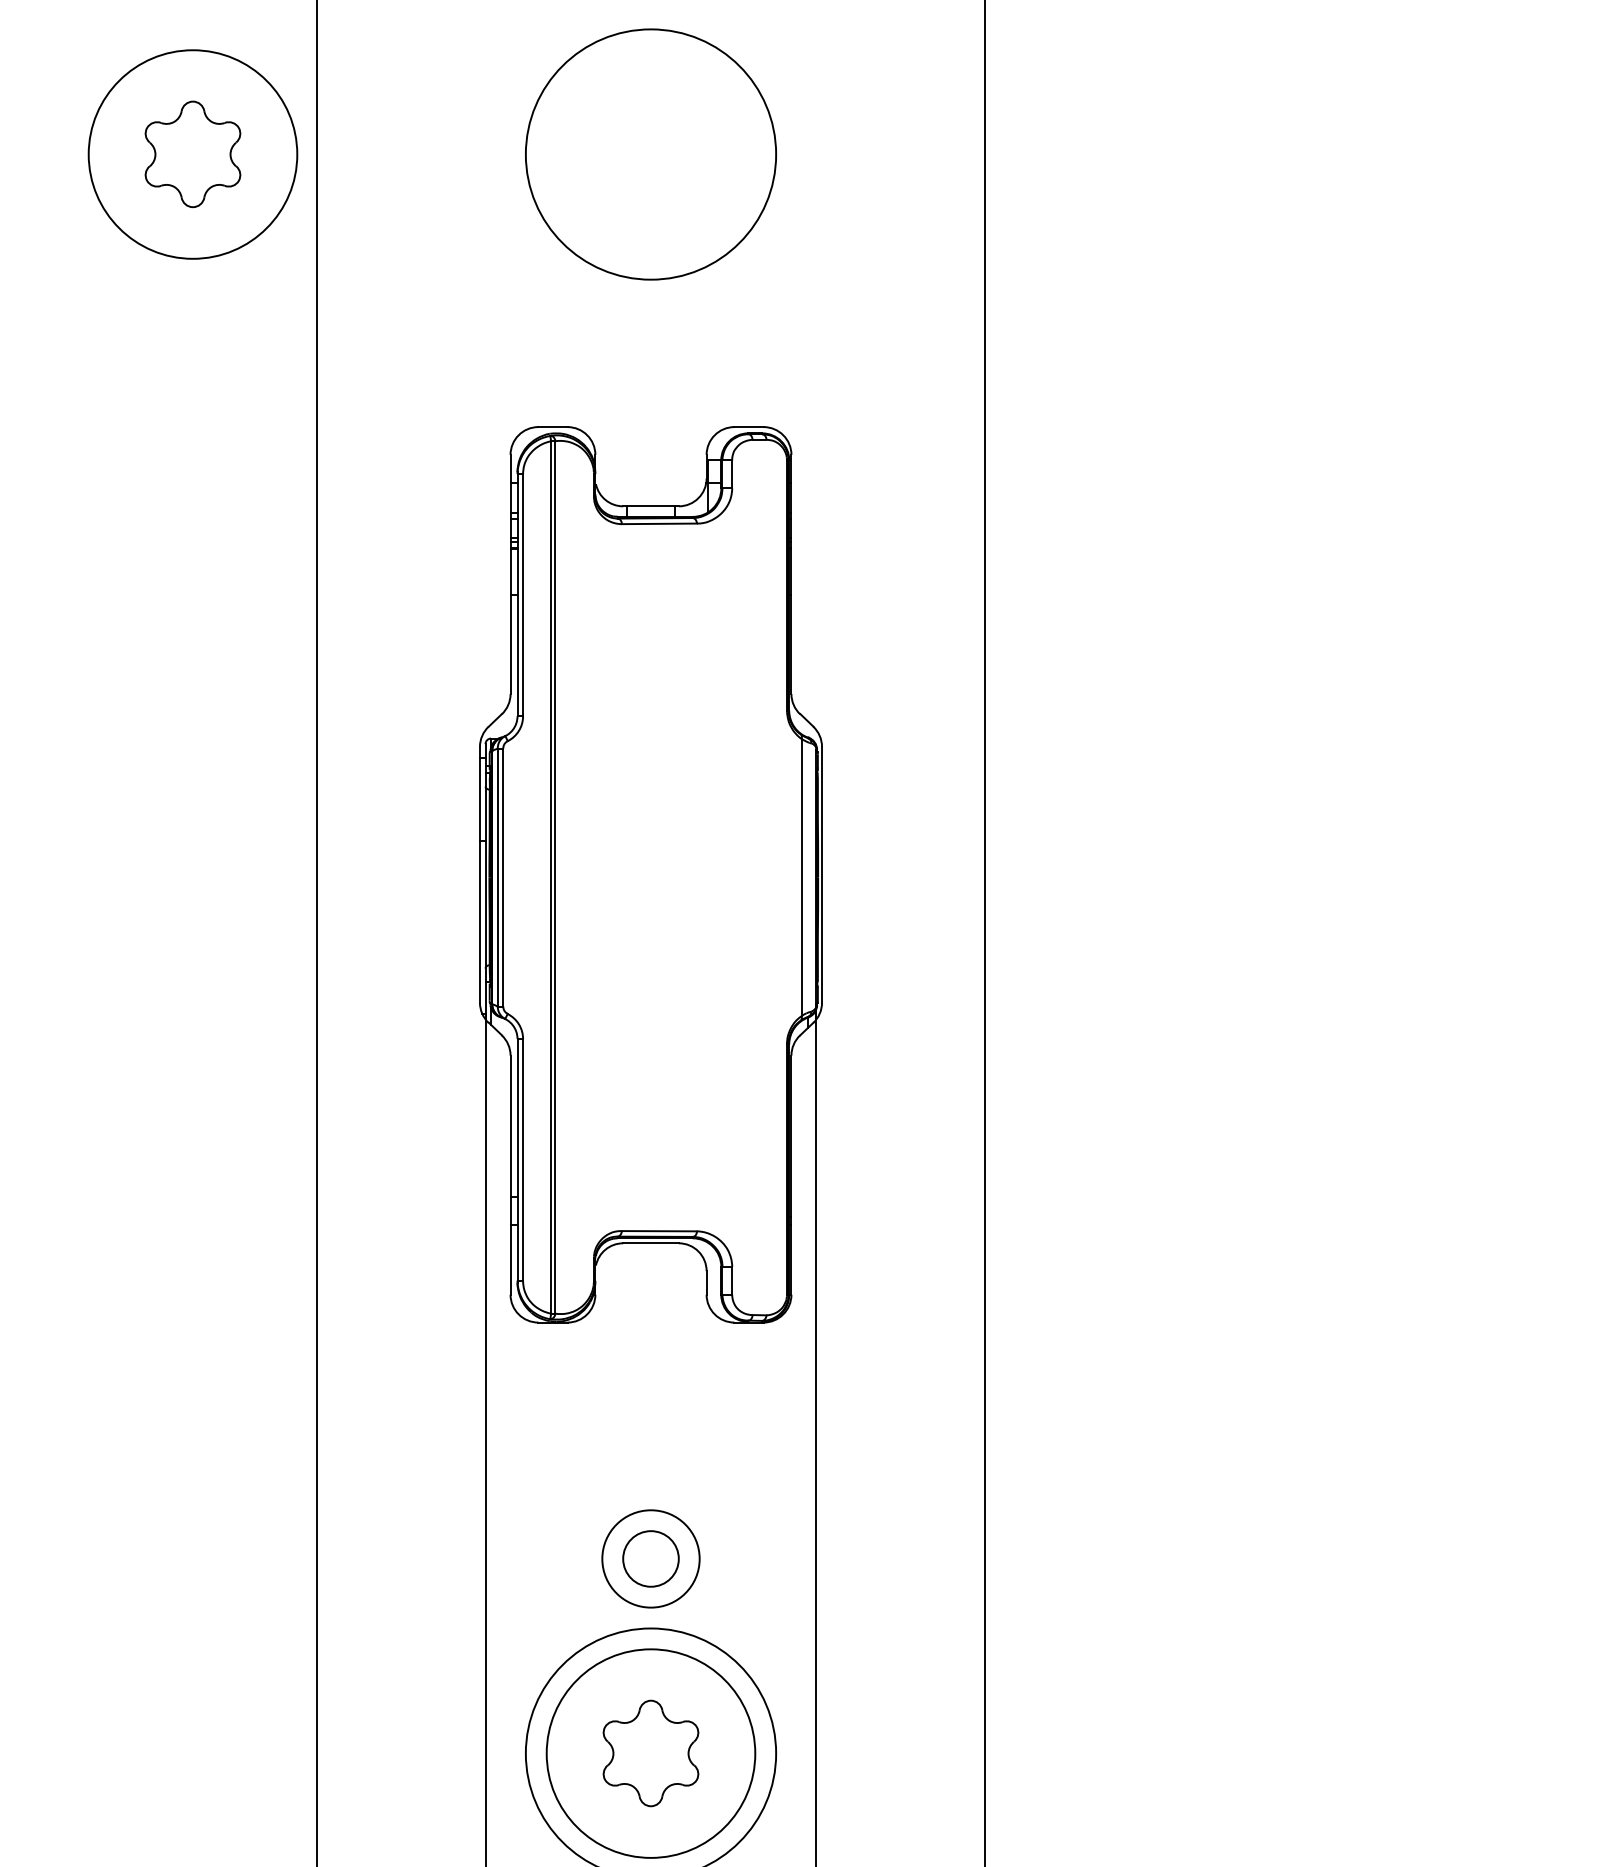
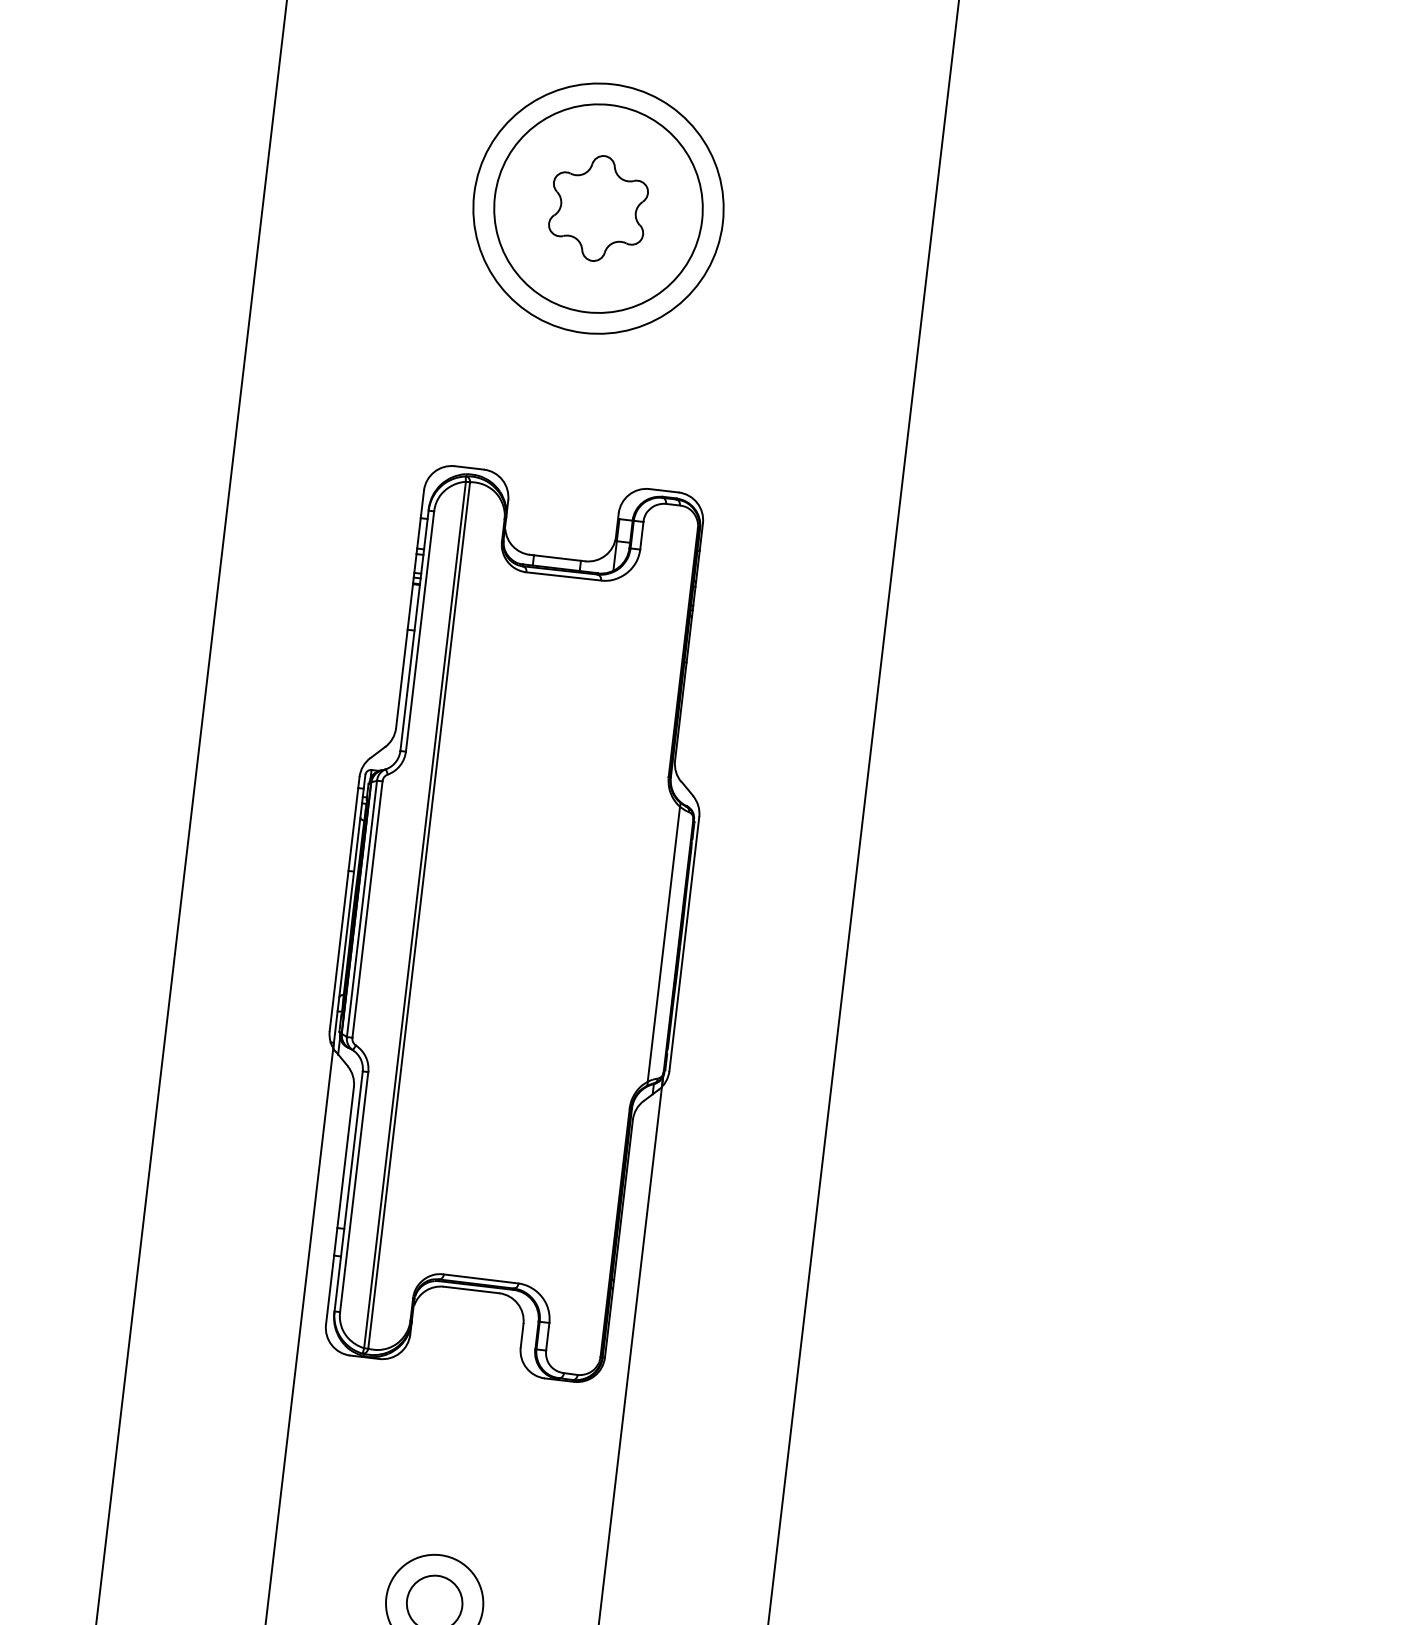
part: (192, 154) -> (598, 208), moved

